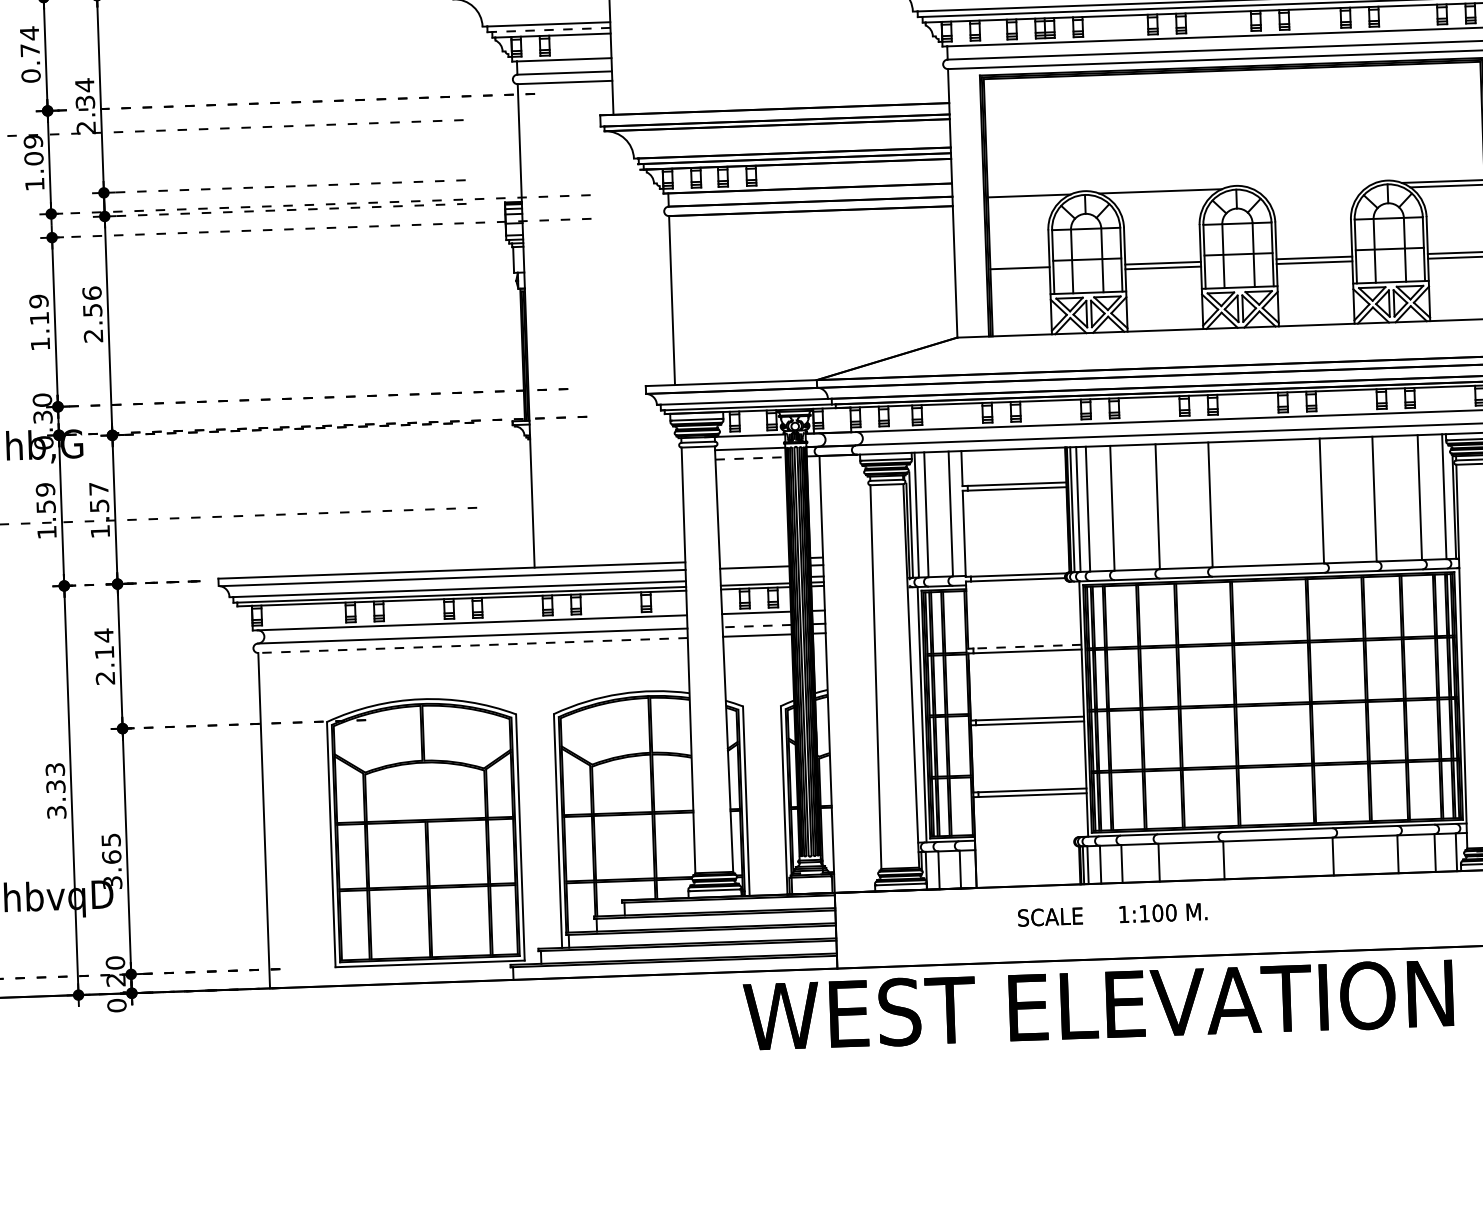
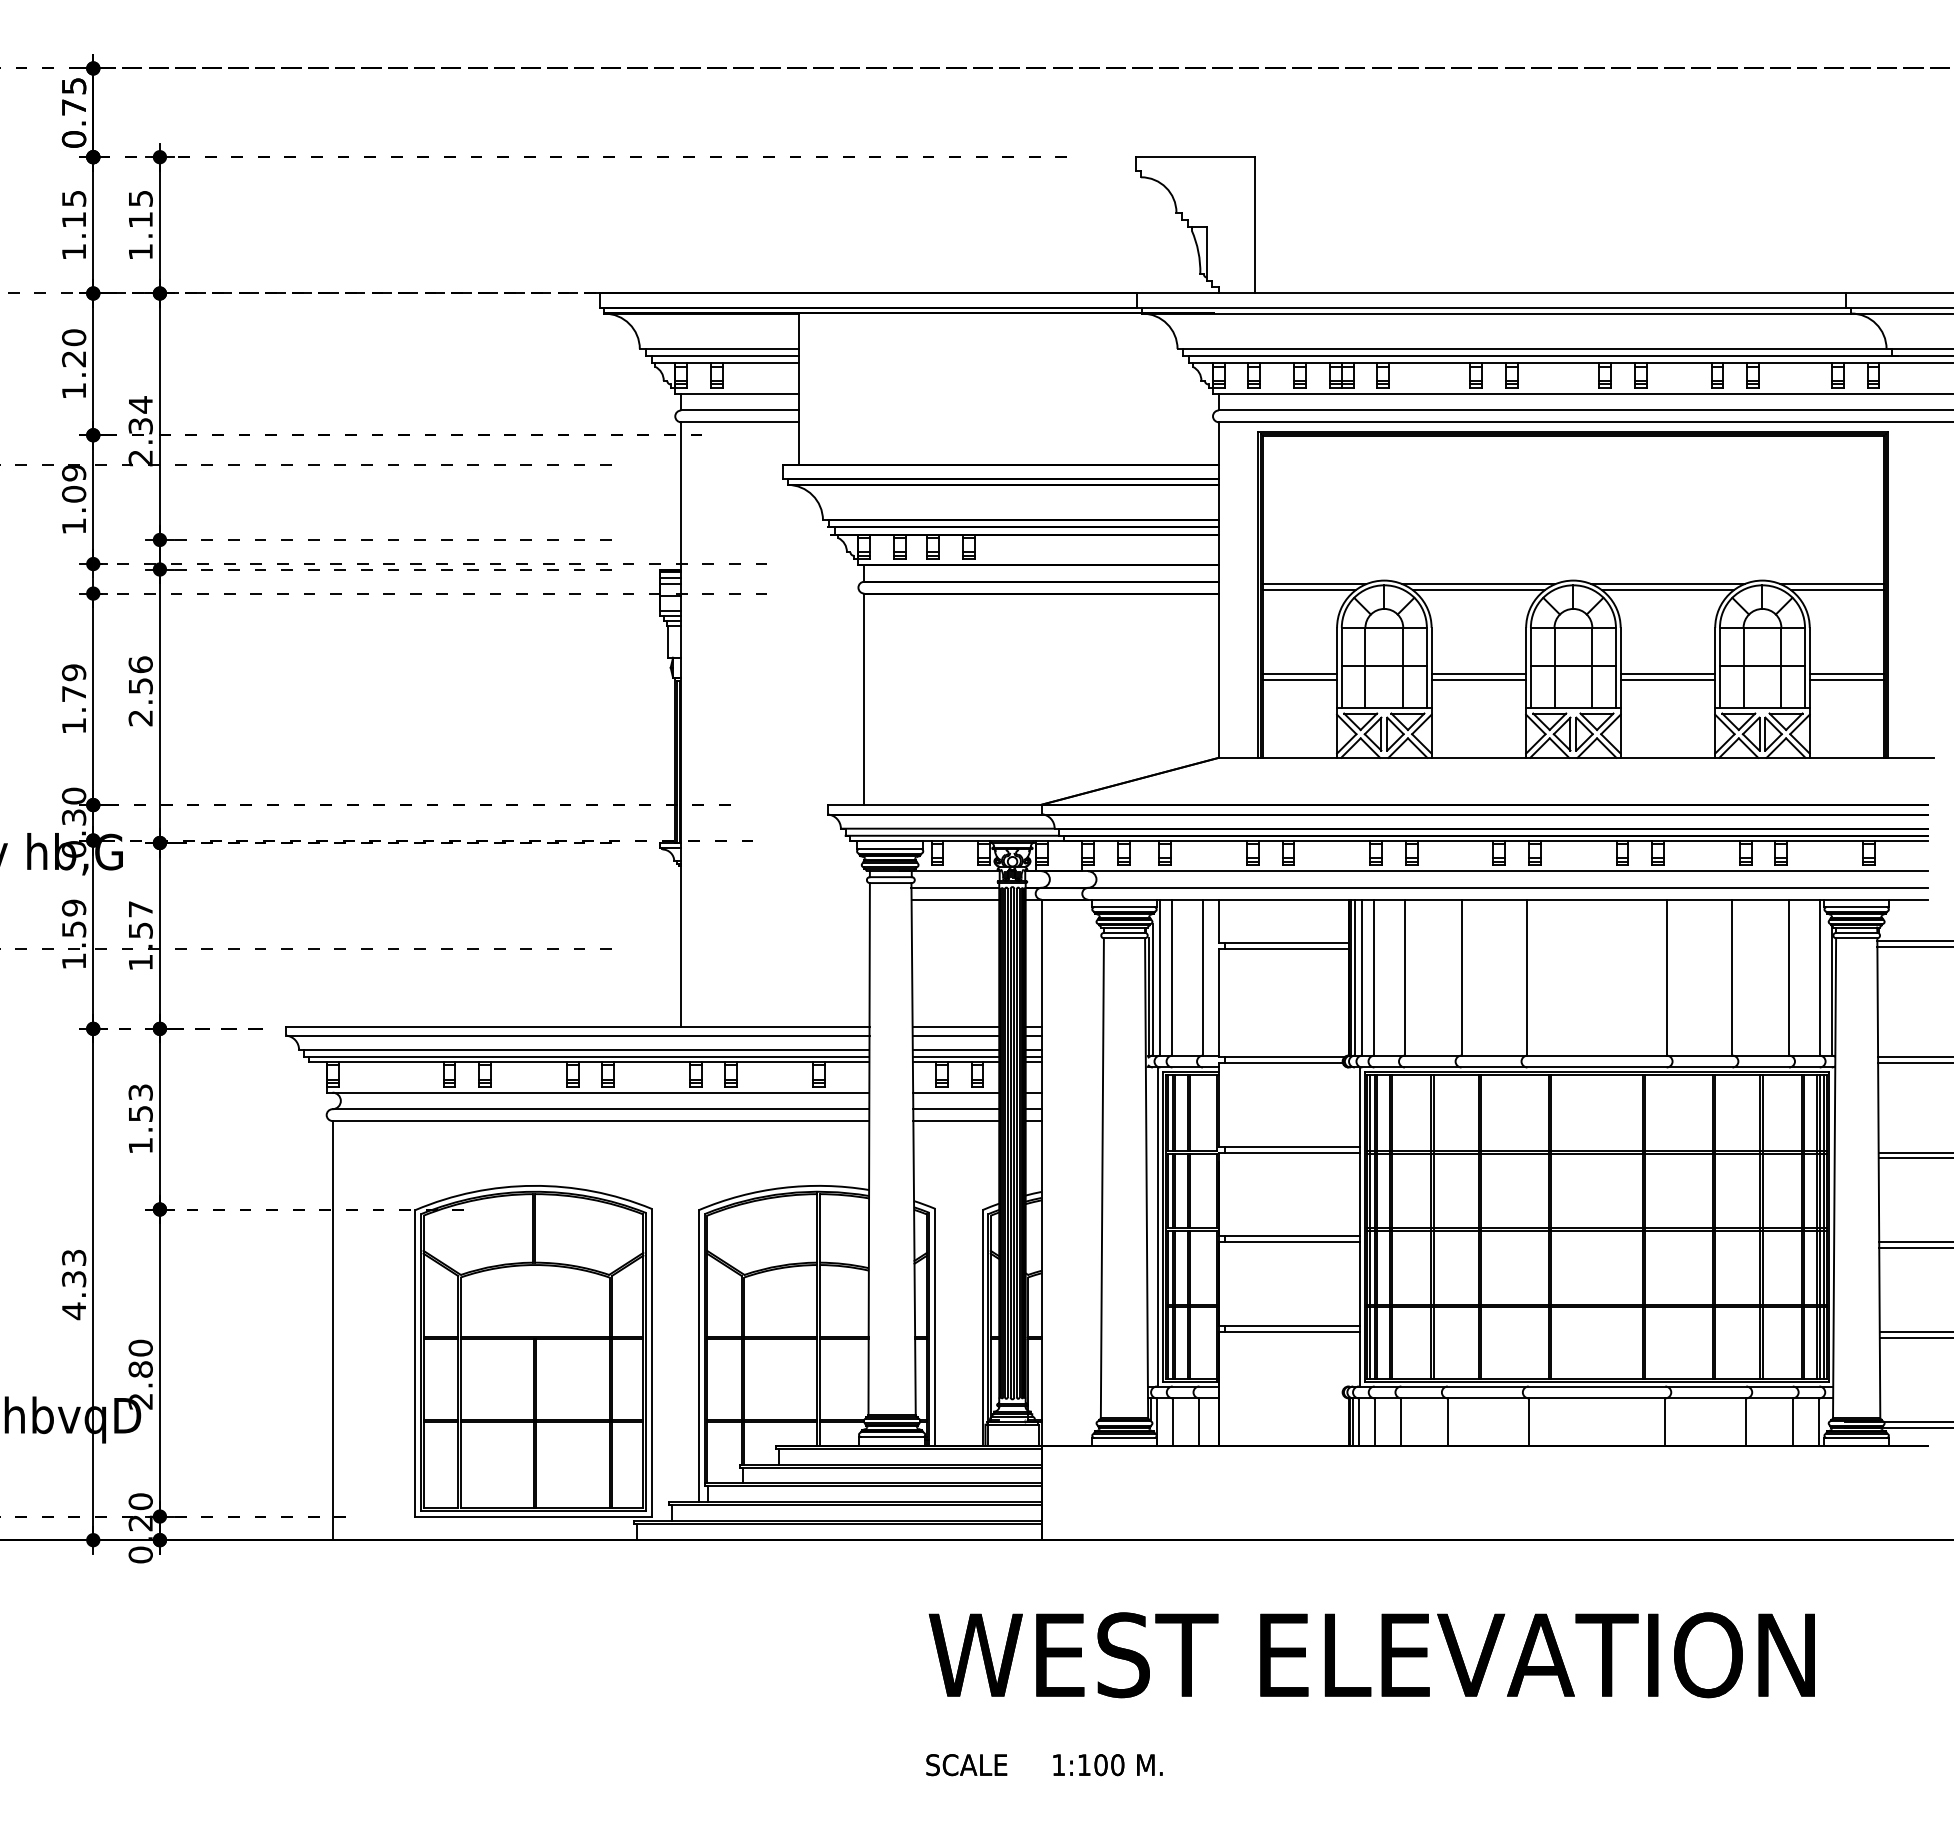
line: (551, 30) -> (725, 356), dashed -> solid
text: (30, 54) -> (74, 364), 0.74 -> 1.20
line: (1311, 186) -> (1667, 584), added
line: (1311, 191) -> (1667, 590), added
line: (1160, 196) -> (1478, 590), added
line: (1025, 201) -> (1309, 590), added
line: (1020, 272) -> (1300, 679), added
text: (39, 318) -> (73, 693), 1.19 -> 1.79
line: (750, 458) -> (955, 899), dashed -> solid
line: (754, 559) -> (955, 1026), added
line: (754, 579) -> (955, 1050), added
line: (757, 626) -> (956, 1109), dashed -> solid
line: (472, 645) -> (600, 1121), dashed -> solid
line: (1027, 646) -> (1292, 1146), dashed -> solid
text: (104, 656) -> (140, 1118), 2.14 -> 1.53
text: (57, 812) -> (74, 1311), 3.33 -> 4.33
text: (111, 861) -> (140, 1374), 3.65 -> 2.80
text: (1112, 915) -> (1044, 1765), moved
text: (1098, 1005) -> (1371, 1655), moved

